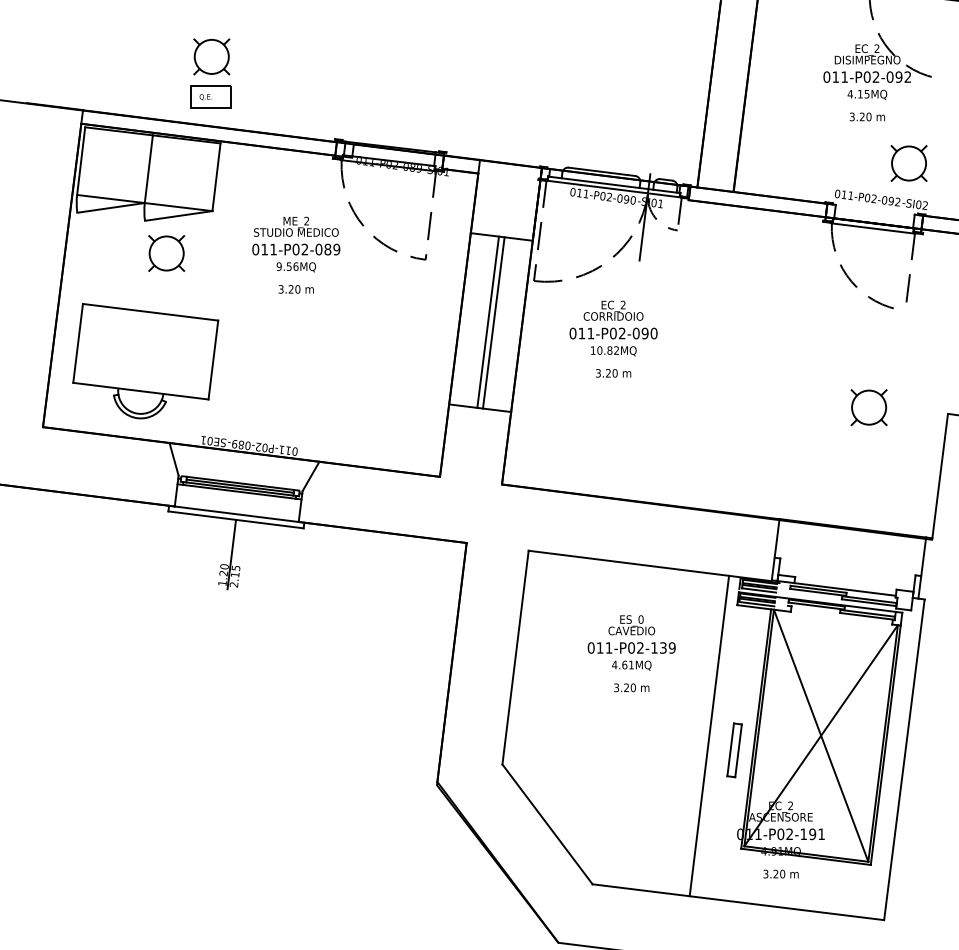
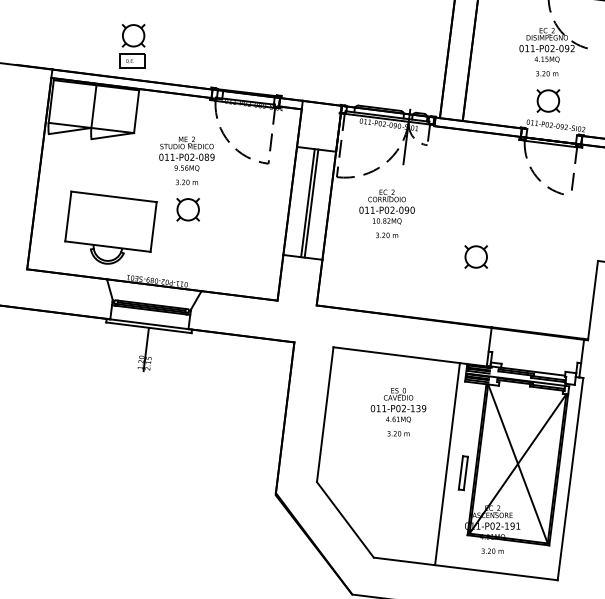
part: (909, 162) -> (548, 100), moved
part: (165, 253) -> (187, 209), moved
part: (144, 360) -> (110, 227), moved
part: (867, 406) -> (475, 256), moved

